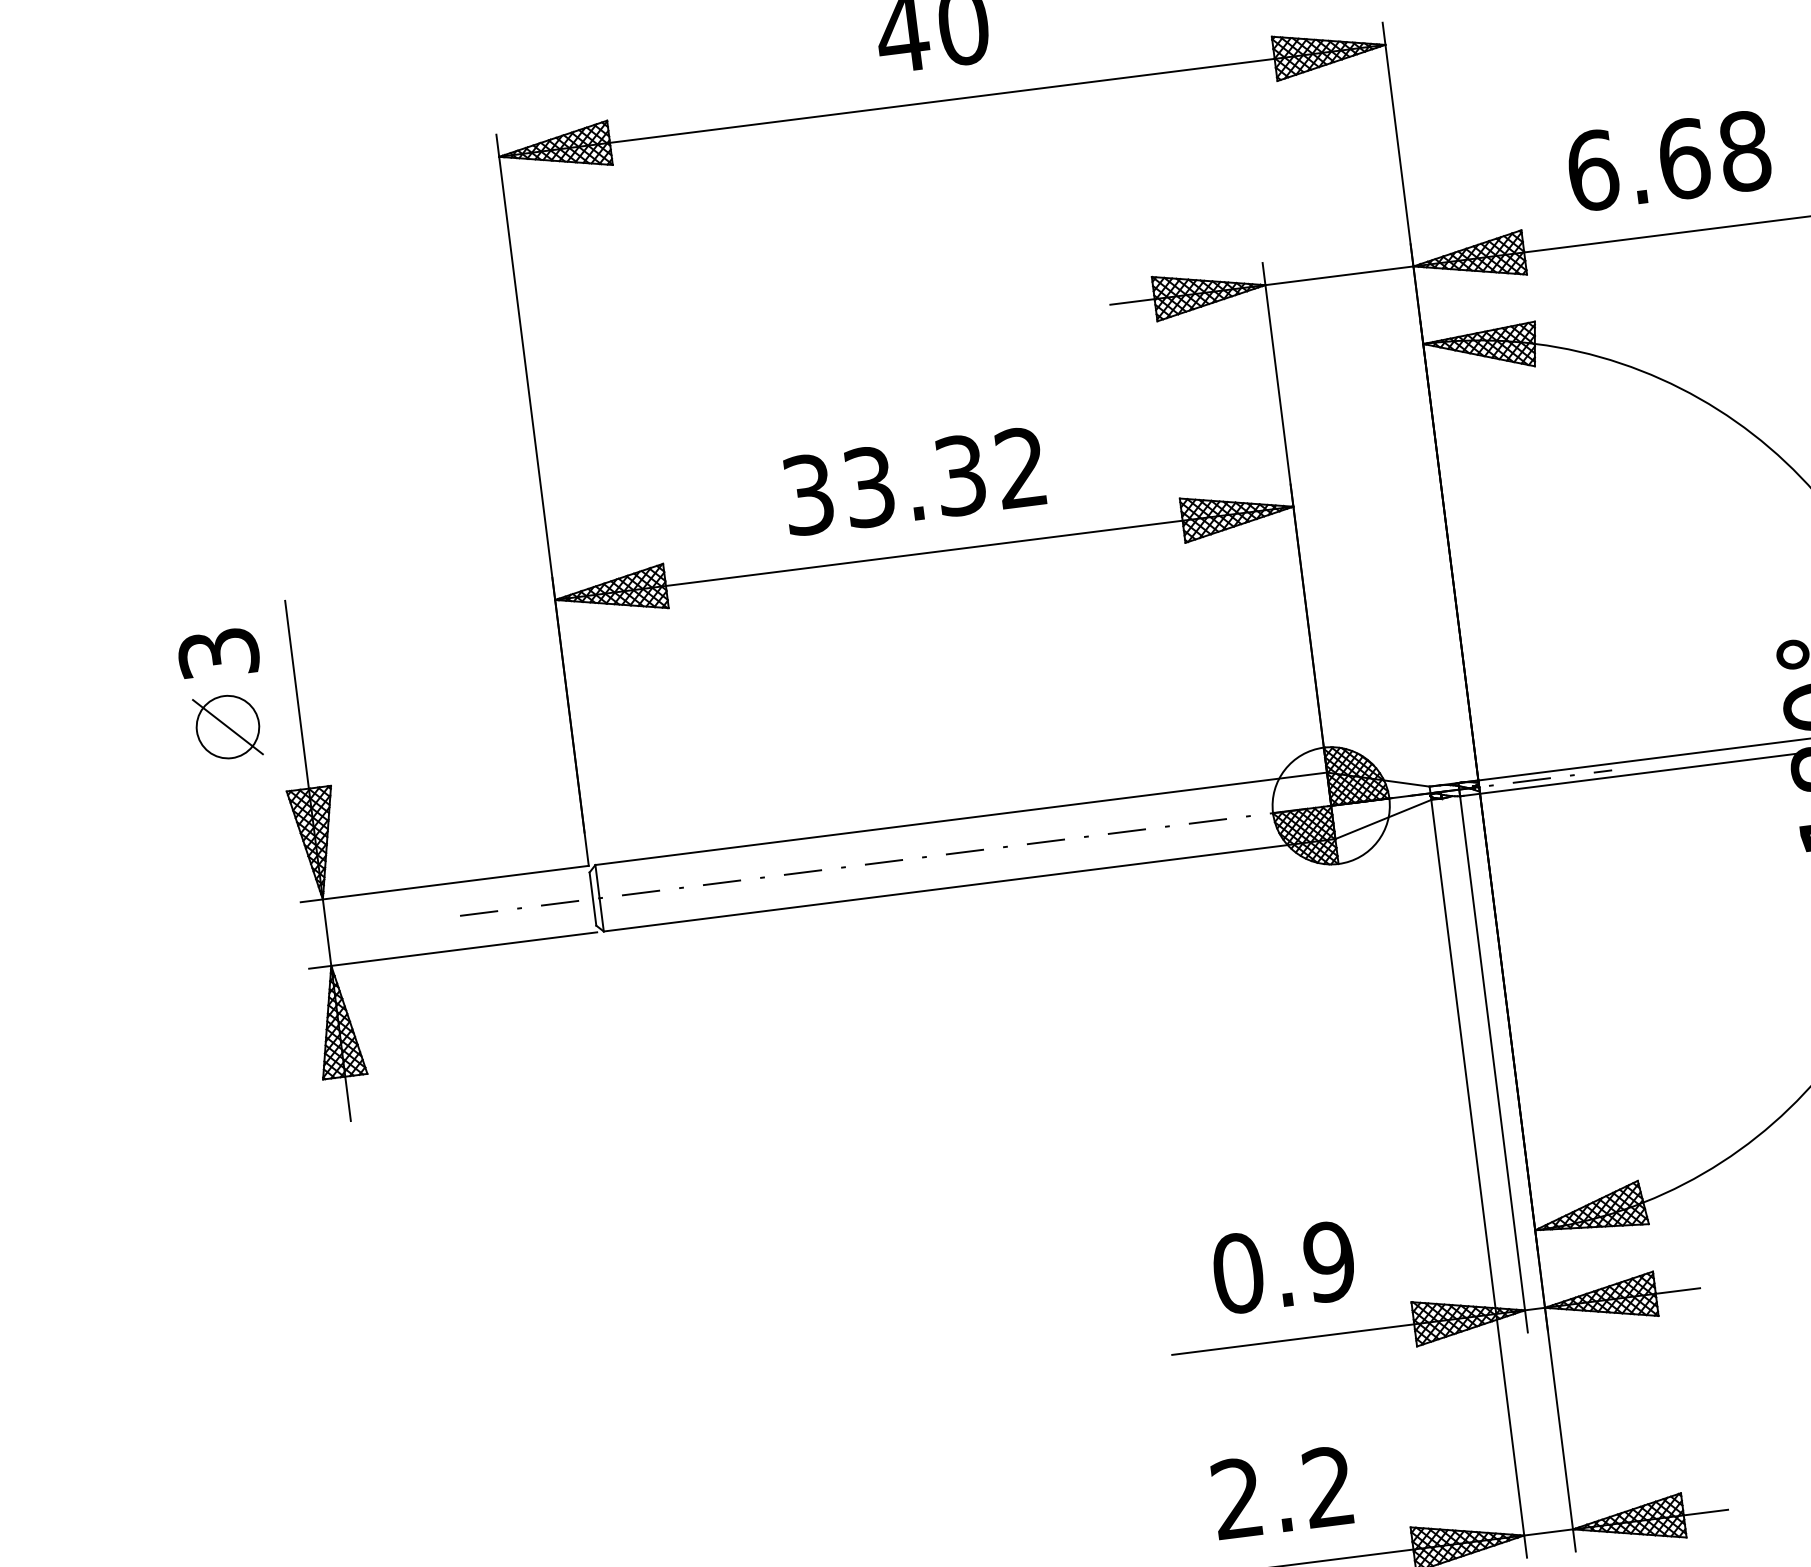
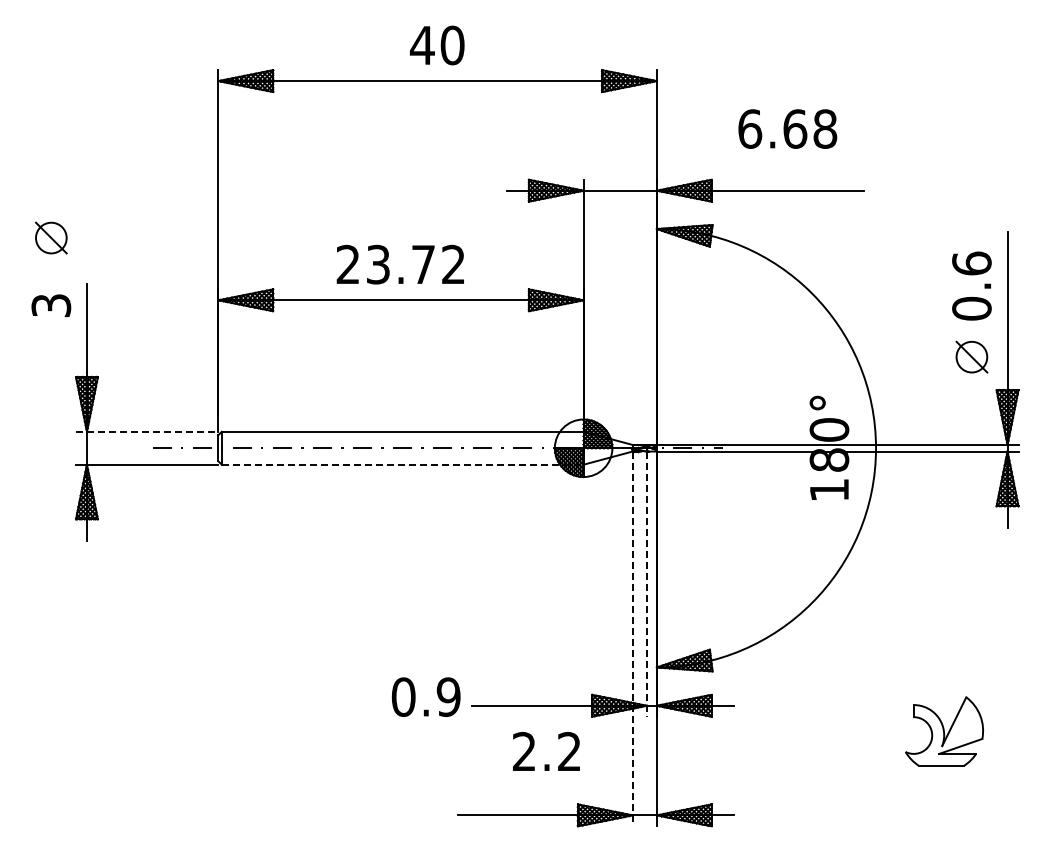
text: (1668, 159) -> (787, 128), moved
text: (883, 484) -> (385, 264), 33.32 -> 23.72
part: (228, 725) -> (51, 237), moved
line: (445, 883) -> (147, 431), solid -> dashed
line: (969, 884) -> (402, 464), solid -> dashed
line: (1493, 1065) -> (646, 584), solid -> dashed
line: (1478, 1179) -> (632, 639), solid -> dashed
text: (1282, 1266) -> (425, 696), moved
text: (1282, 1492) -> (546, 751), moved

